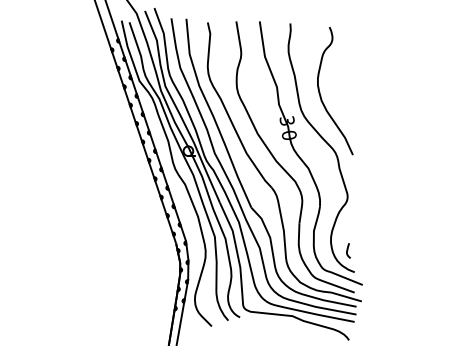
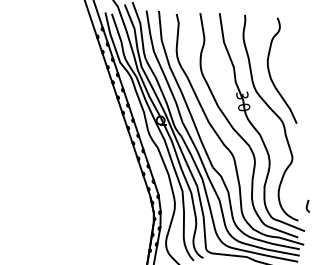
curve: (348, 250) -> (308, 206), moved

